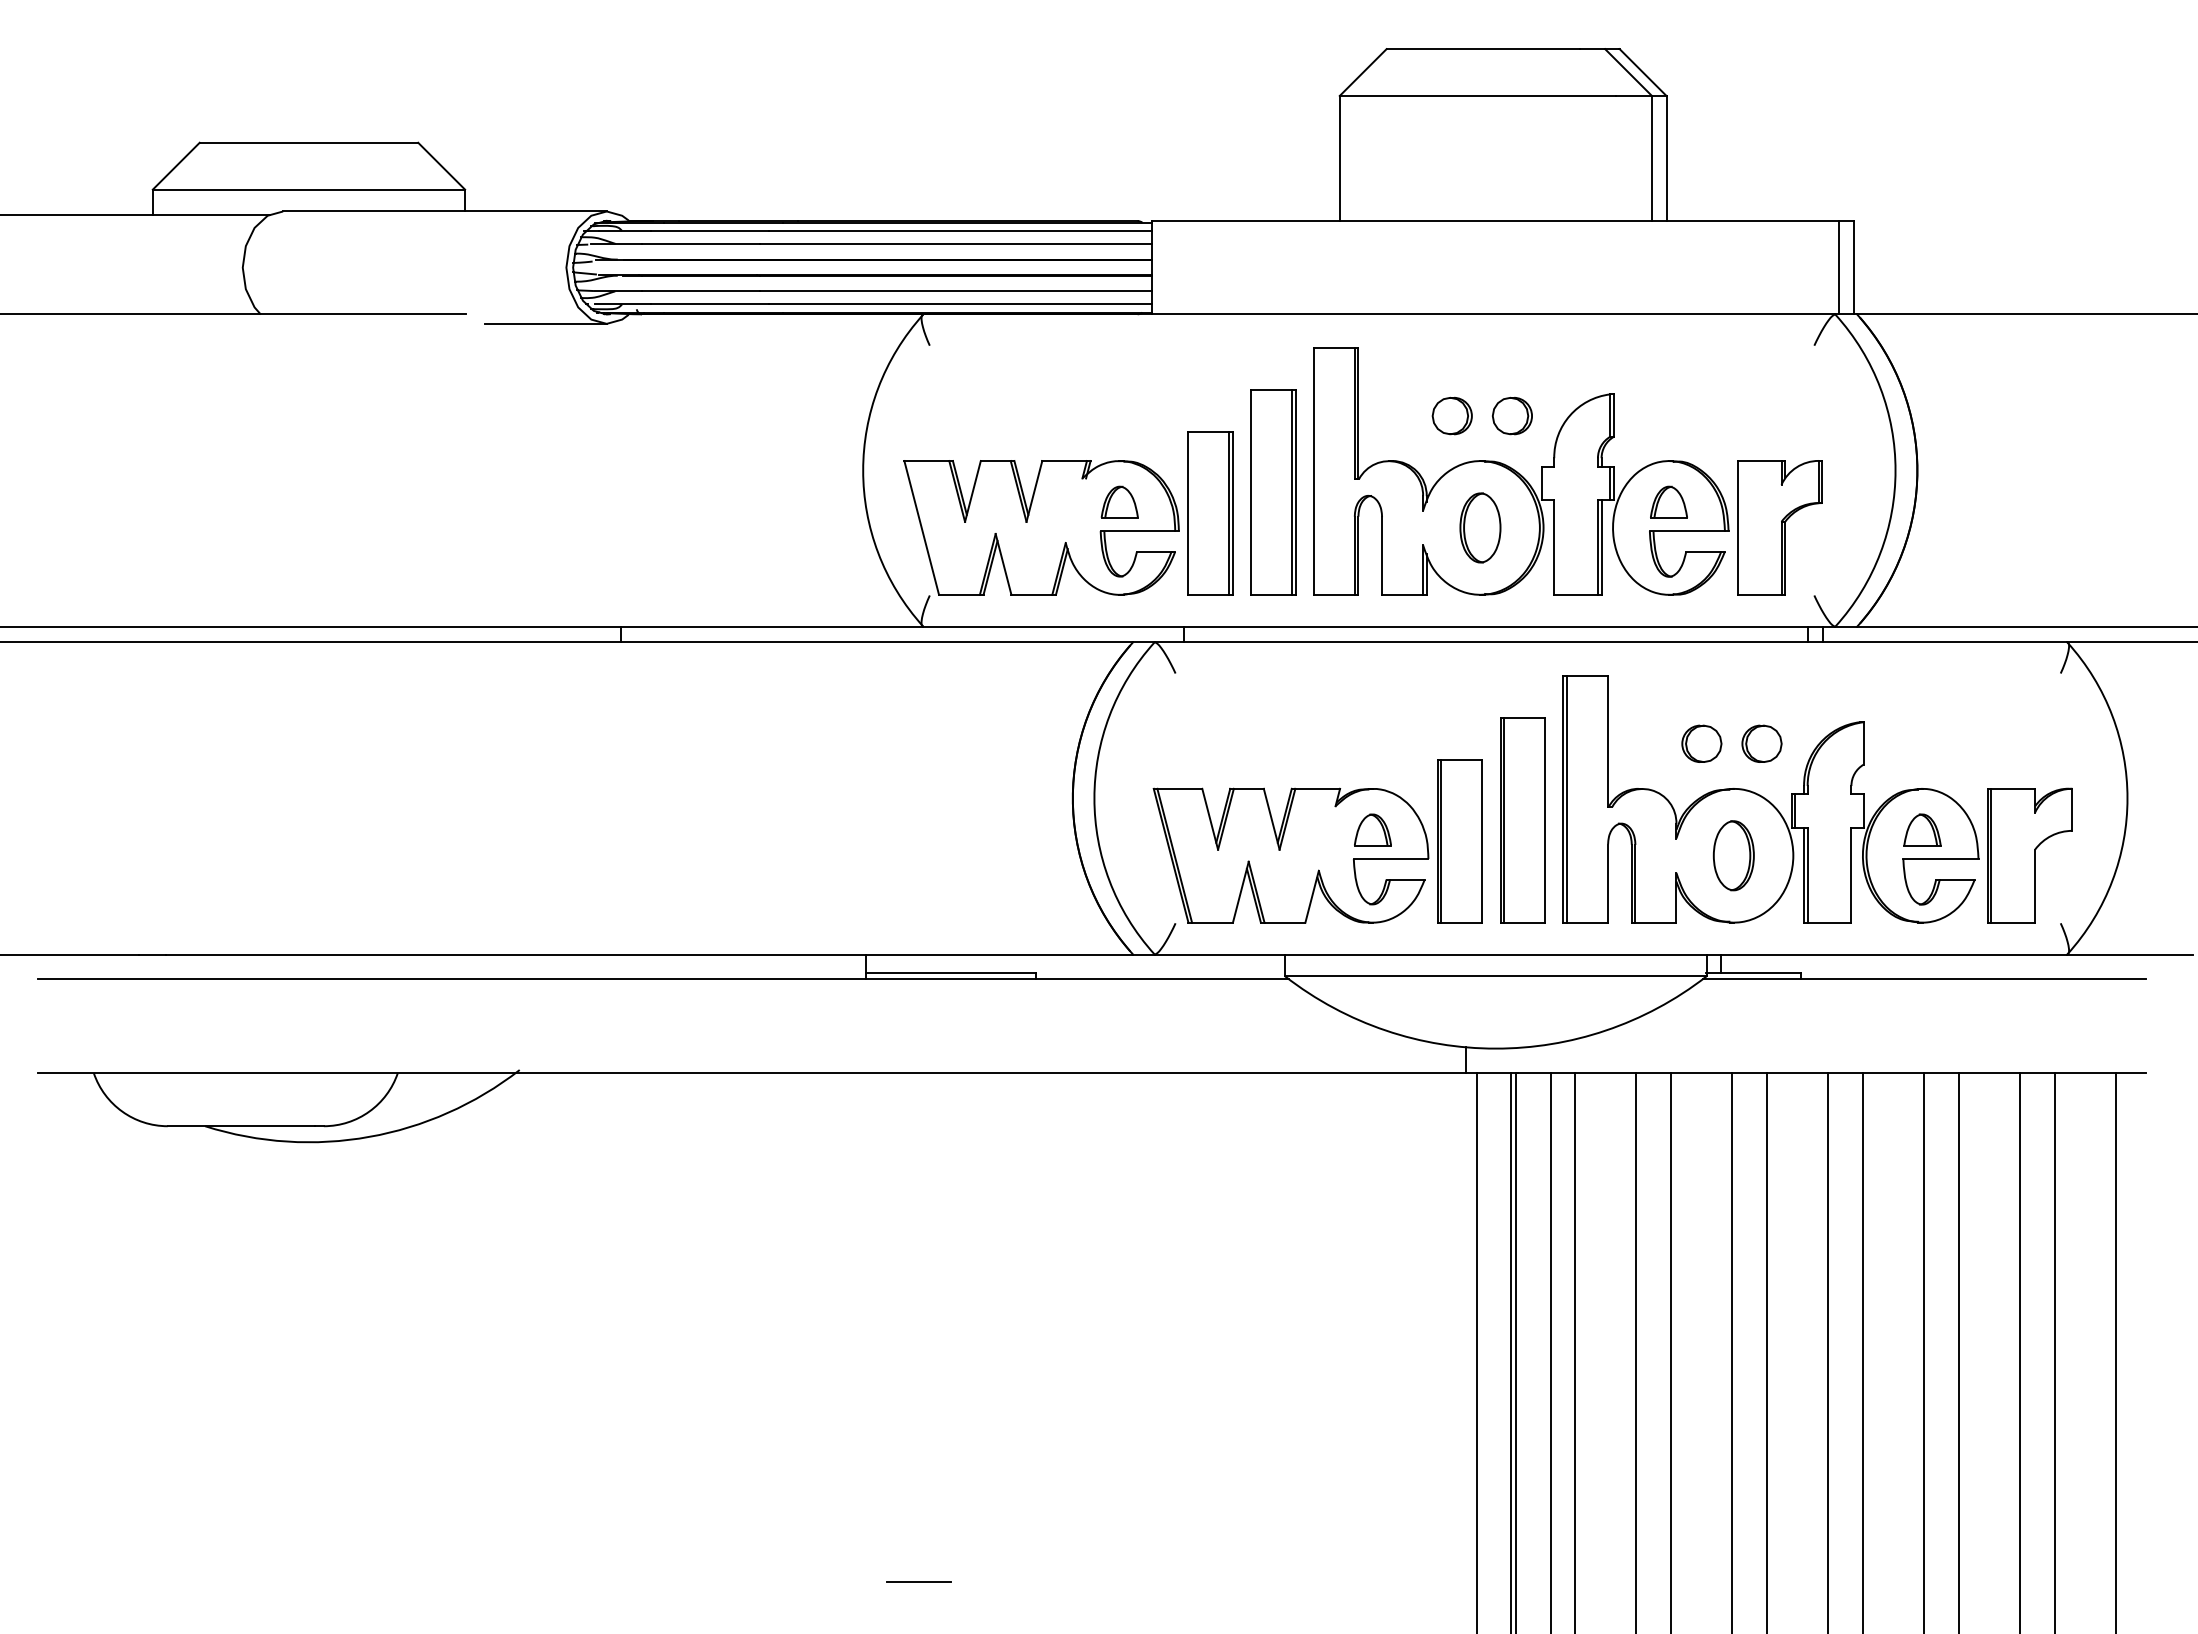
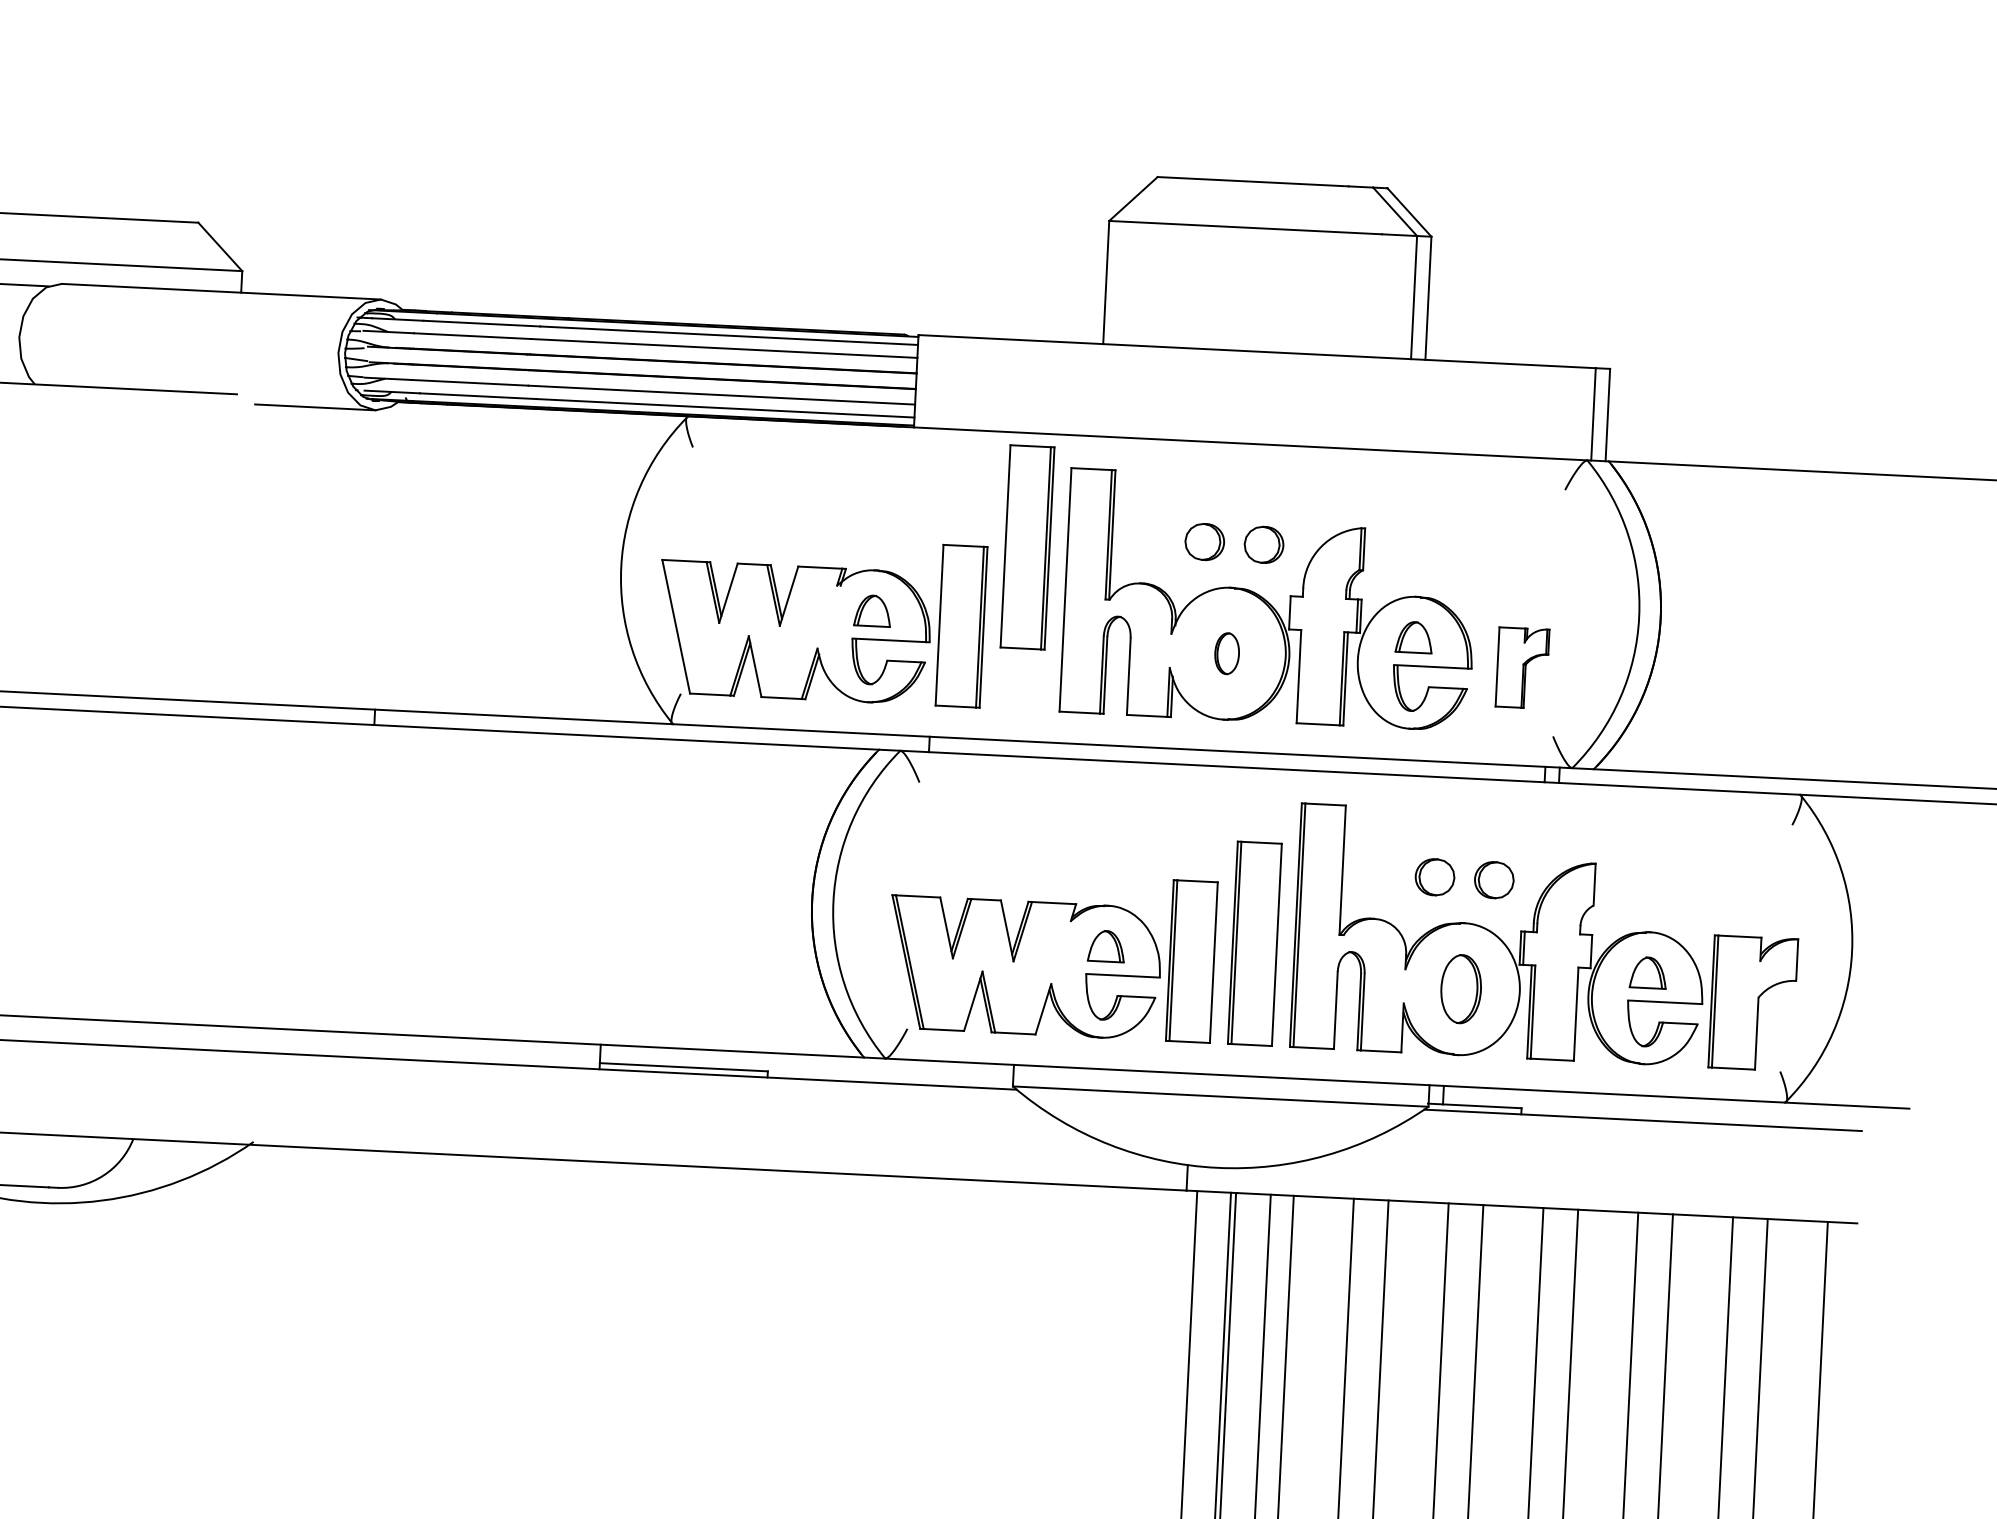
part: (1273, 492) -> (1027, 547), moved
part: (1480, 527) -> (1227, 653), size x0.6
part: (1779, 527) -> (1522, 667), size x0.6

